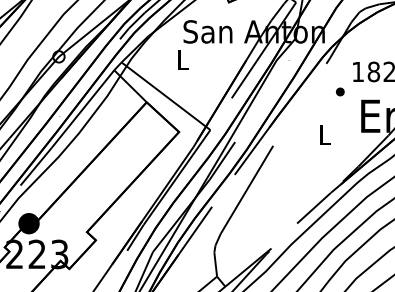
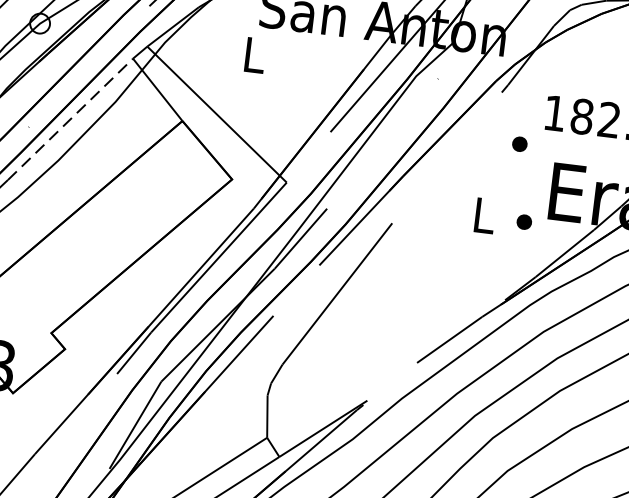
line: (82, 109) -> (69, 119), solid -> dashed
part: (348, 135) -> (524, 221), added

